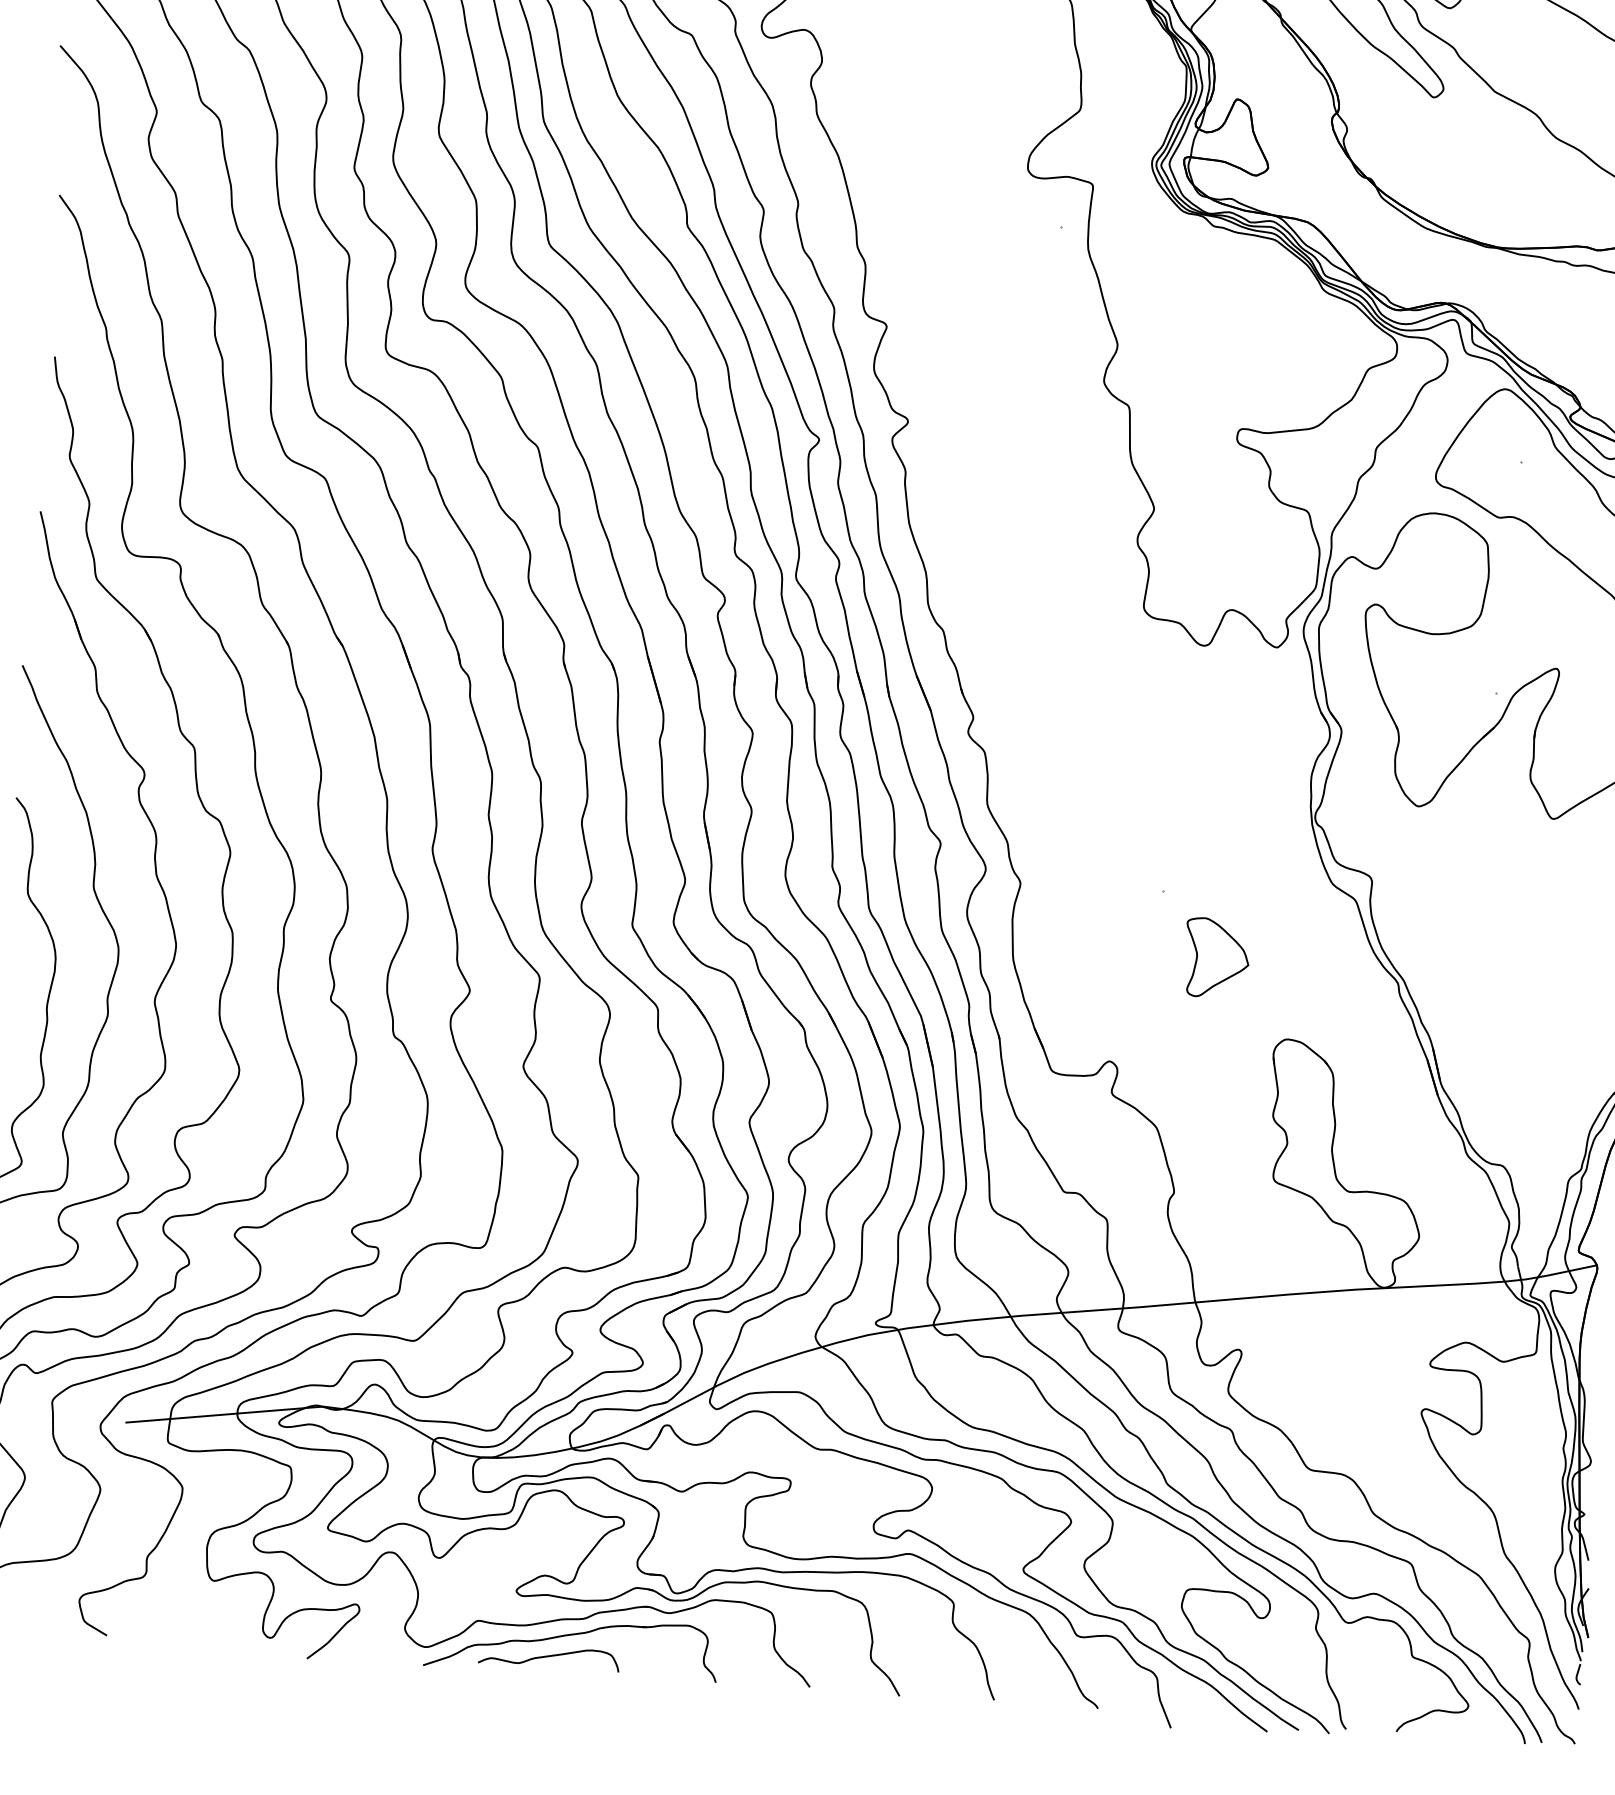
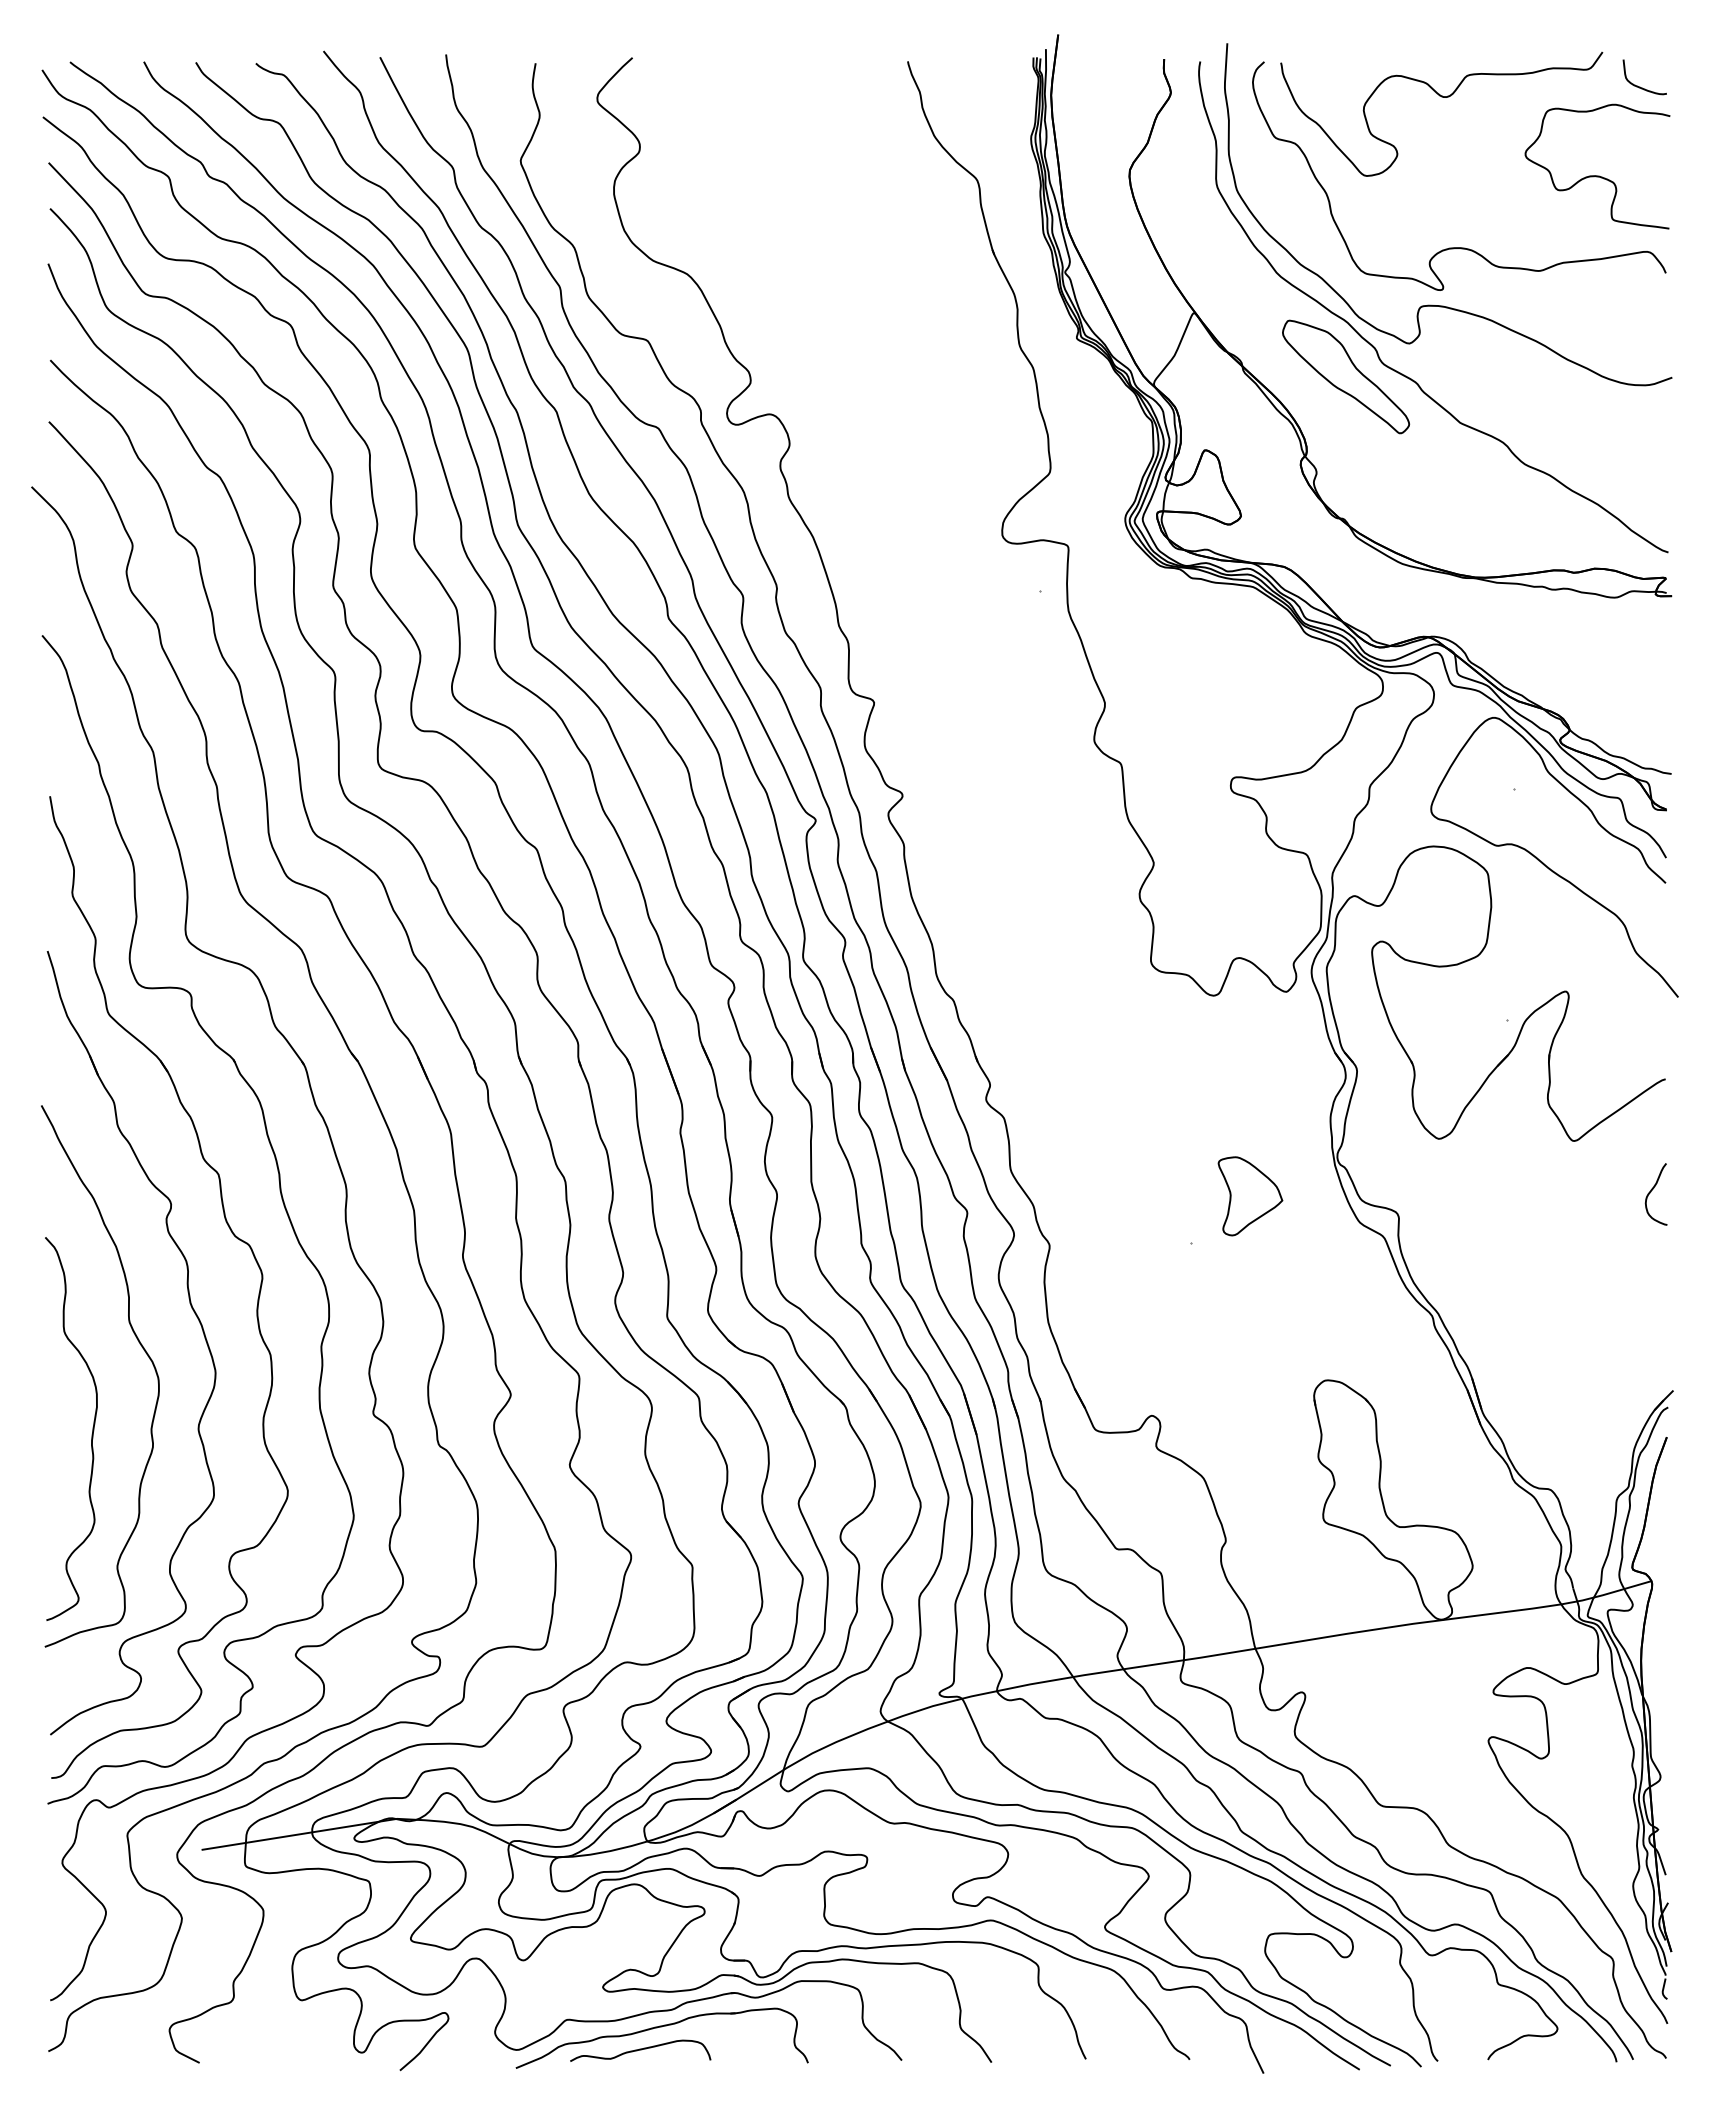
part: (1216, 958) -> (1250, 1196), moved

